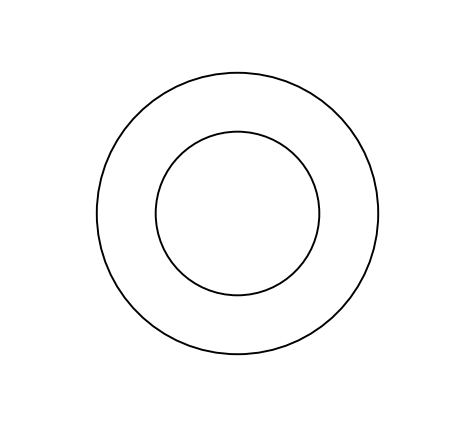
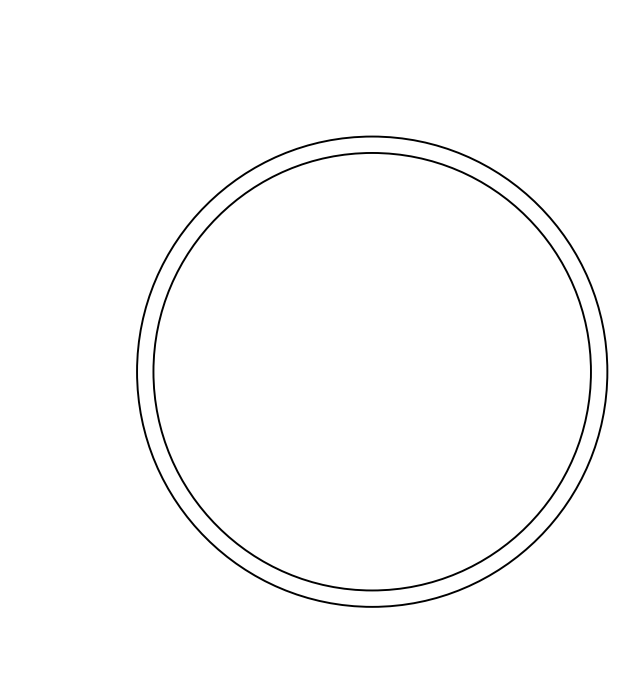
circle: (237, 213) -> (372, 371), size x1.6

